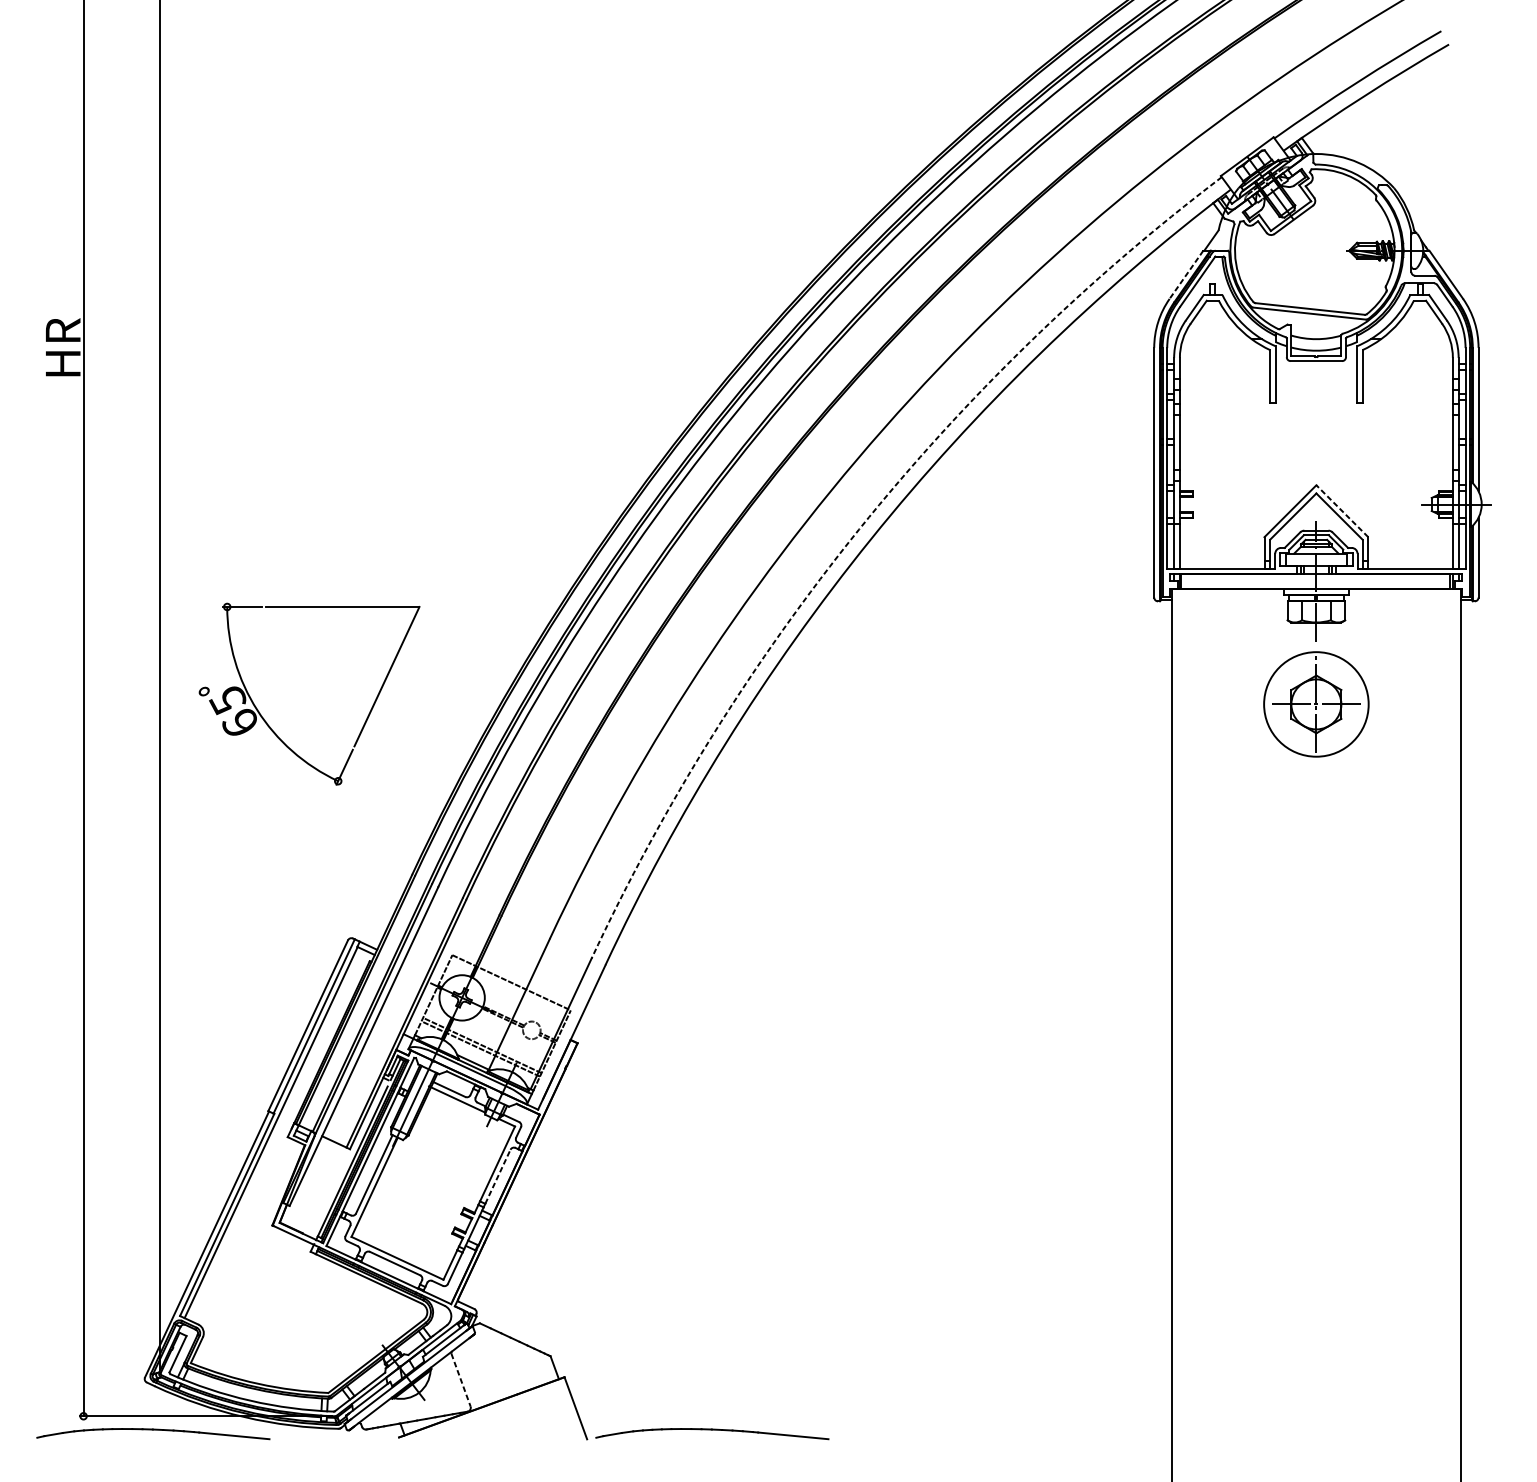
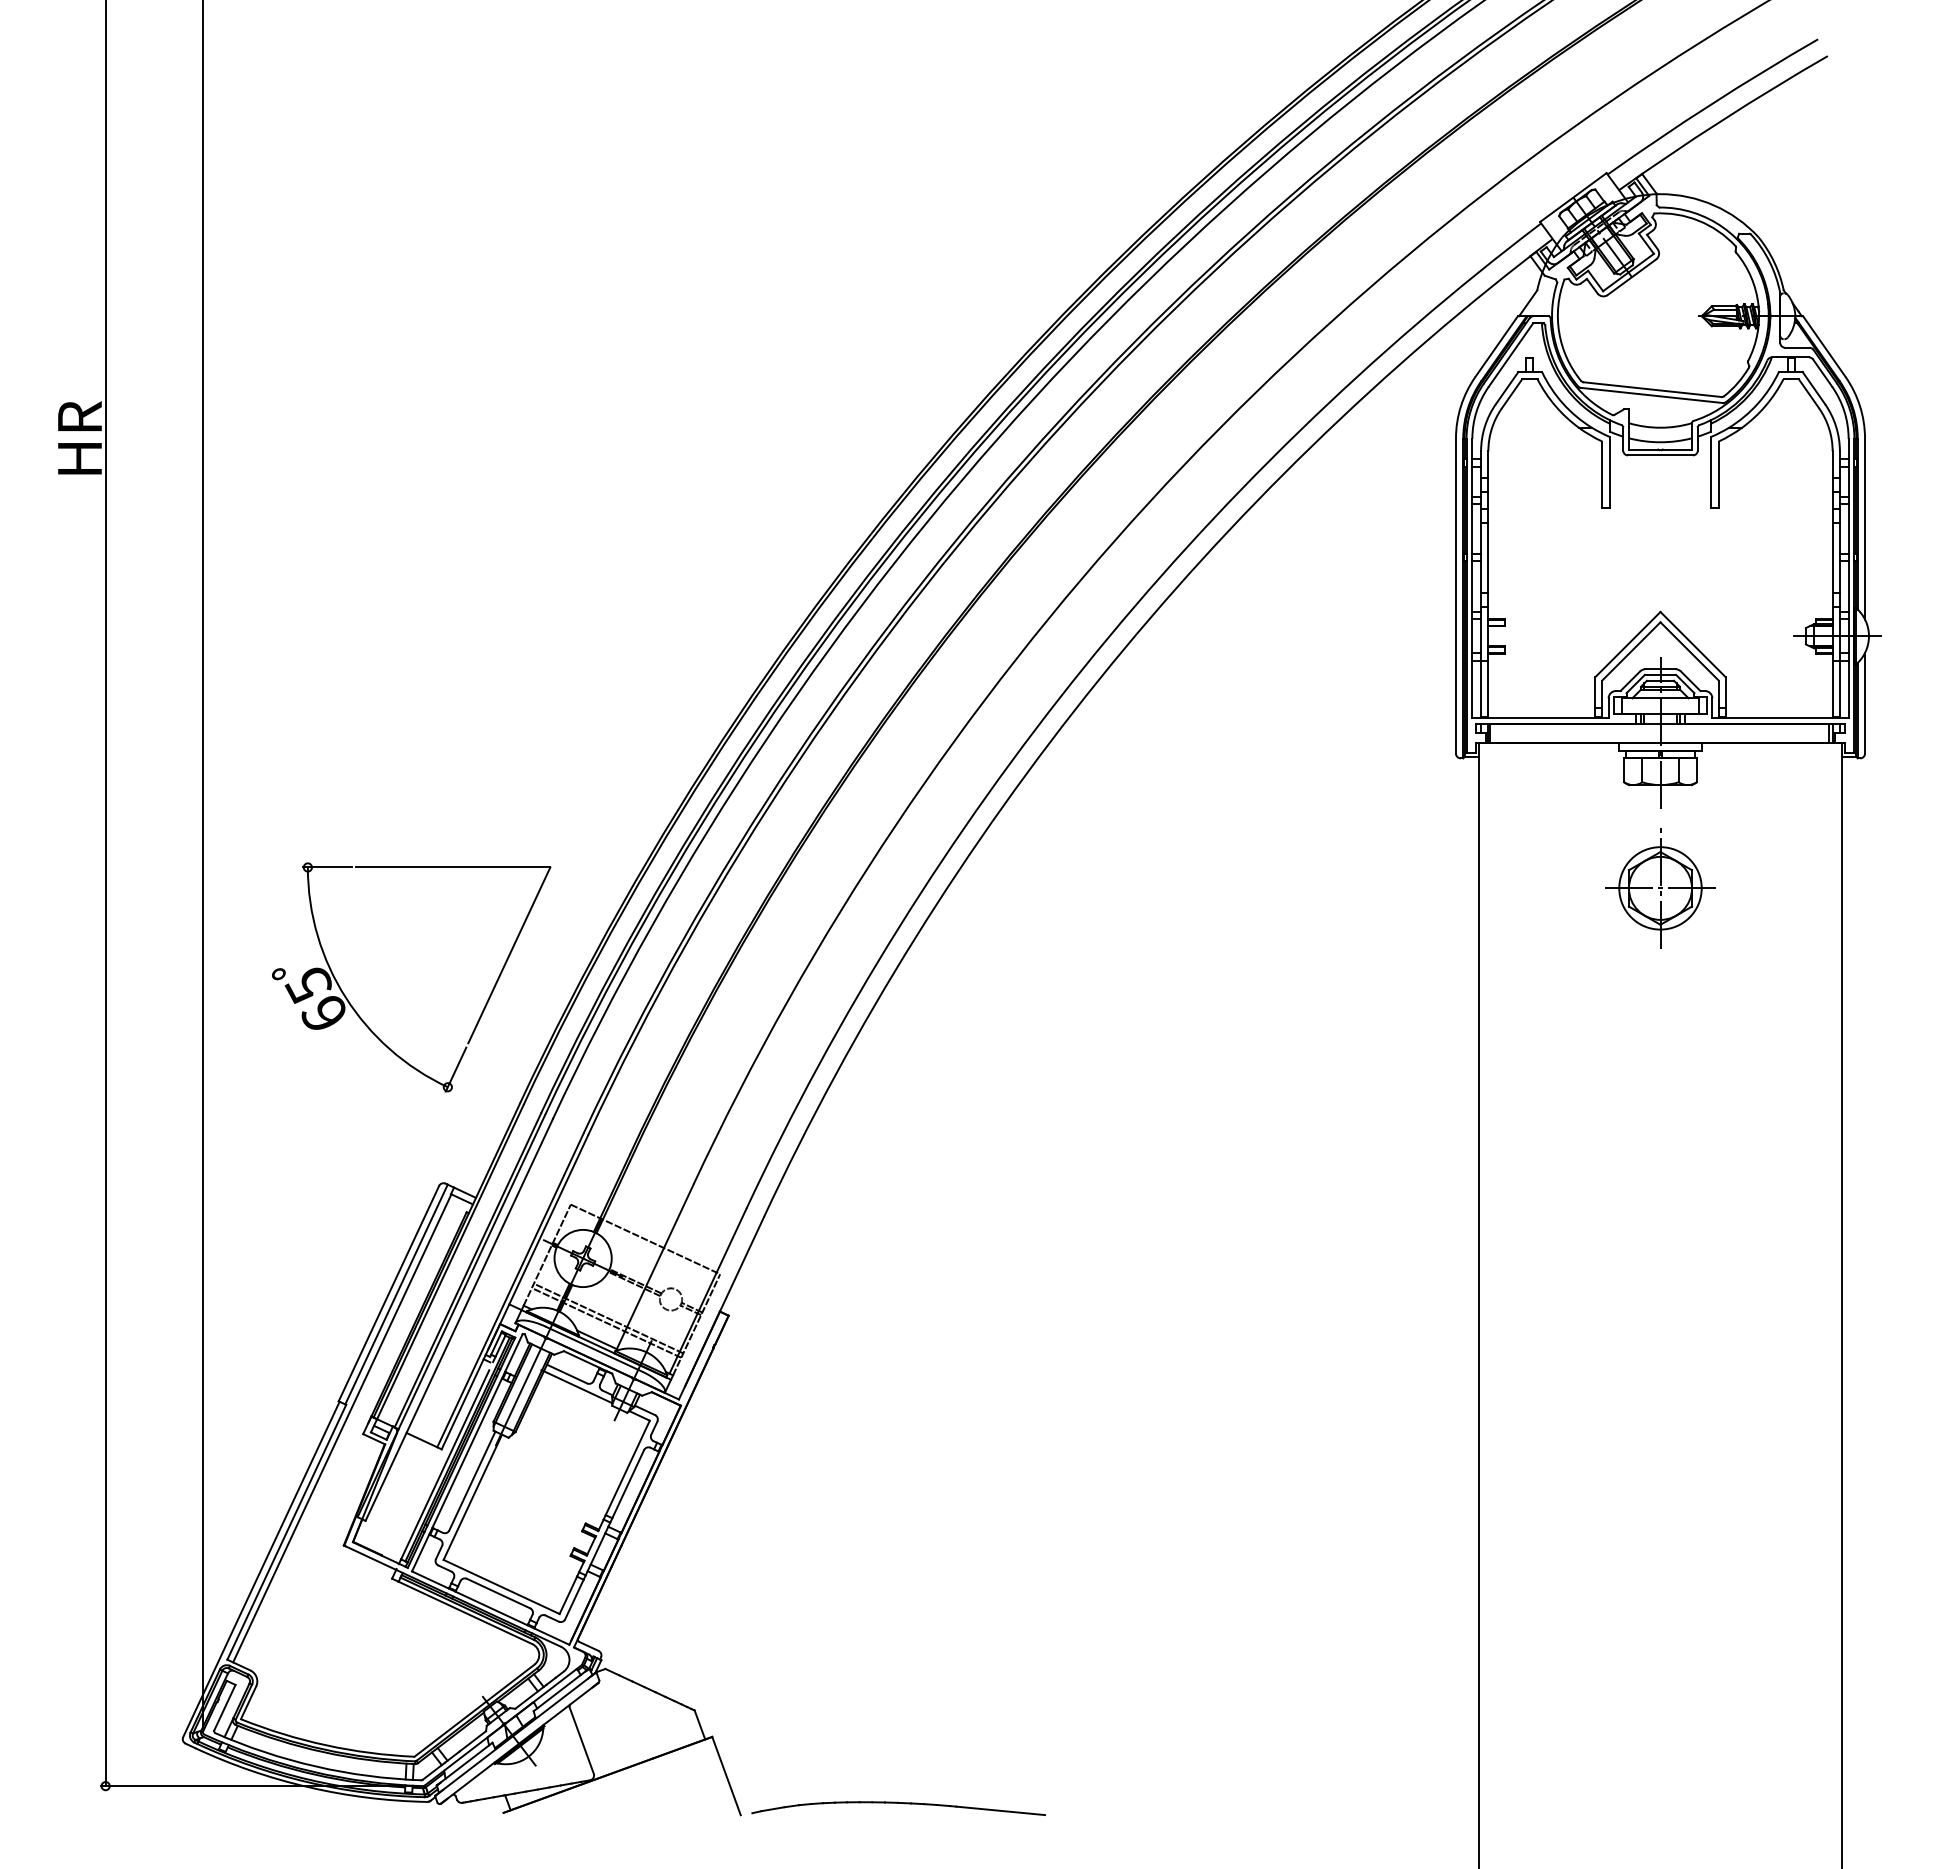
line: (1186, 274) -> (1496, 346), dashed -> solid
line: (1341, 511) -> (1692, 644), dashed -> solid
arc: (858, 529) -> (1083, 667), dashed -> solid
circle: (1316, 704) -> (1660, 888), size x0.62
part: (269, 725) -> (361, 1017), moved
line: (498, 1177) -> (628, 1484), dashed -> solid
line: (460, 1380) -> (581, 1740), dashed -> solid
part: (153, 1433) -> (193, 1808), removed

